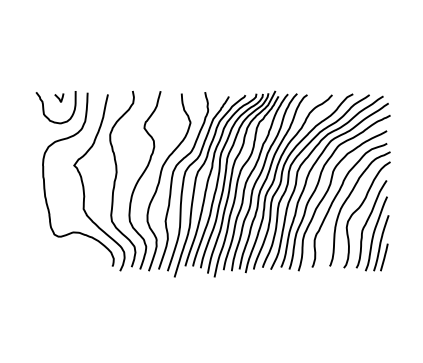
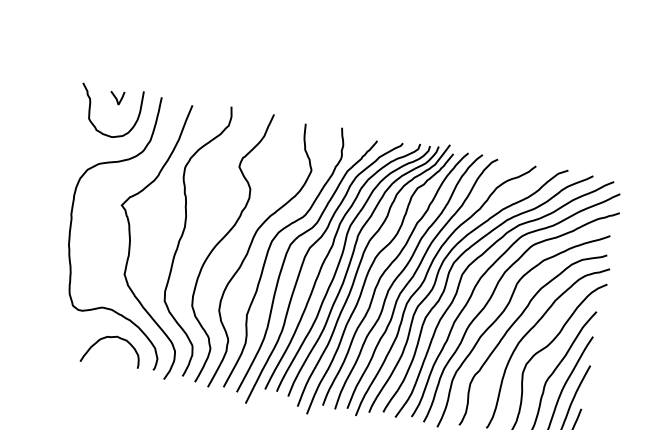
curve: (82, 251) -> (111, 339), added

